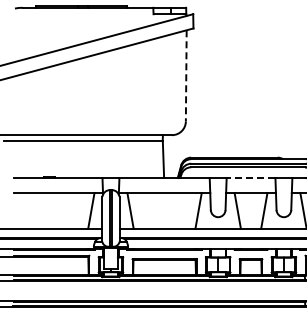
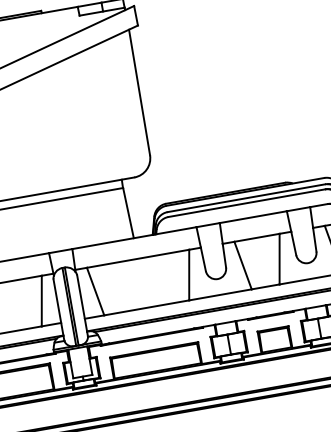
line: (186, 75) -> (139, 91), dashed -> solid
line: (250, 177) -> (252, 216), dashed -> solid

